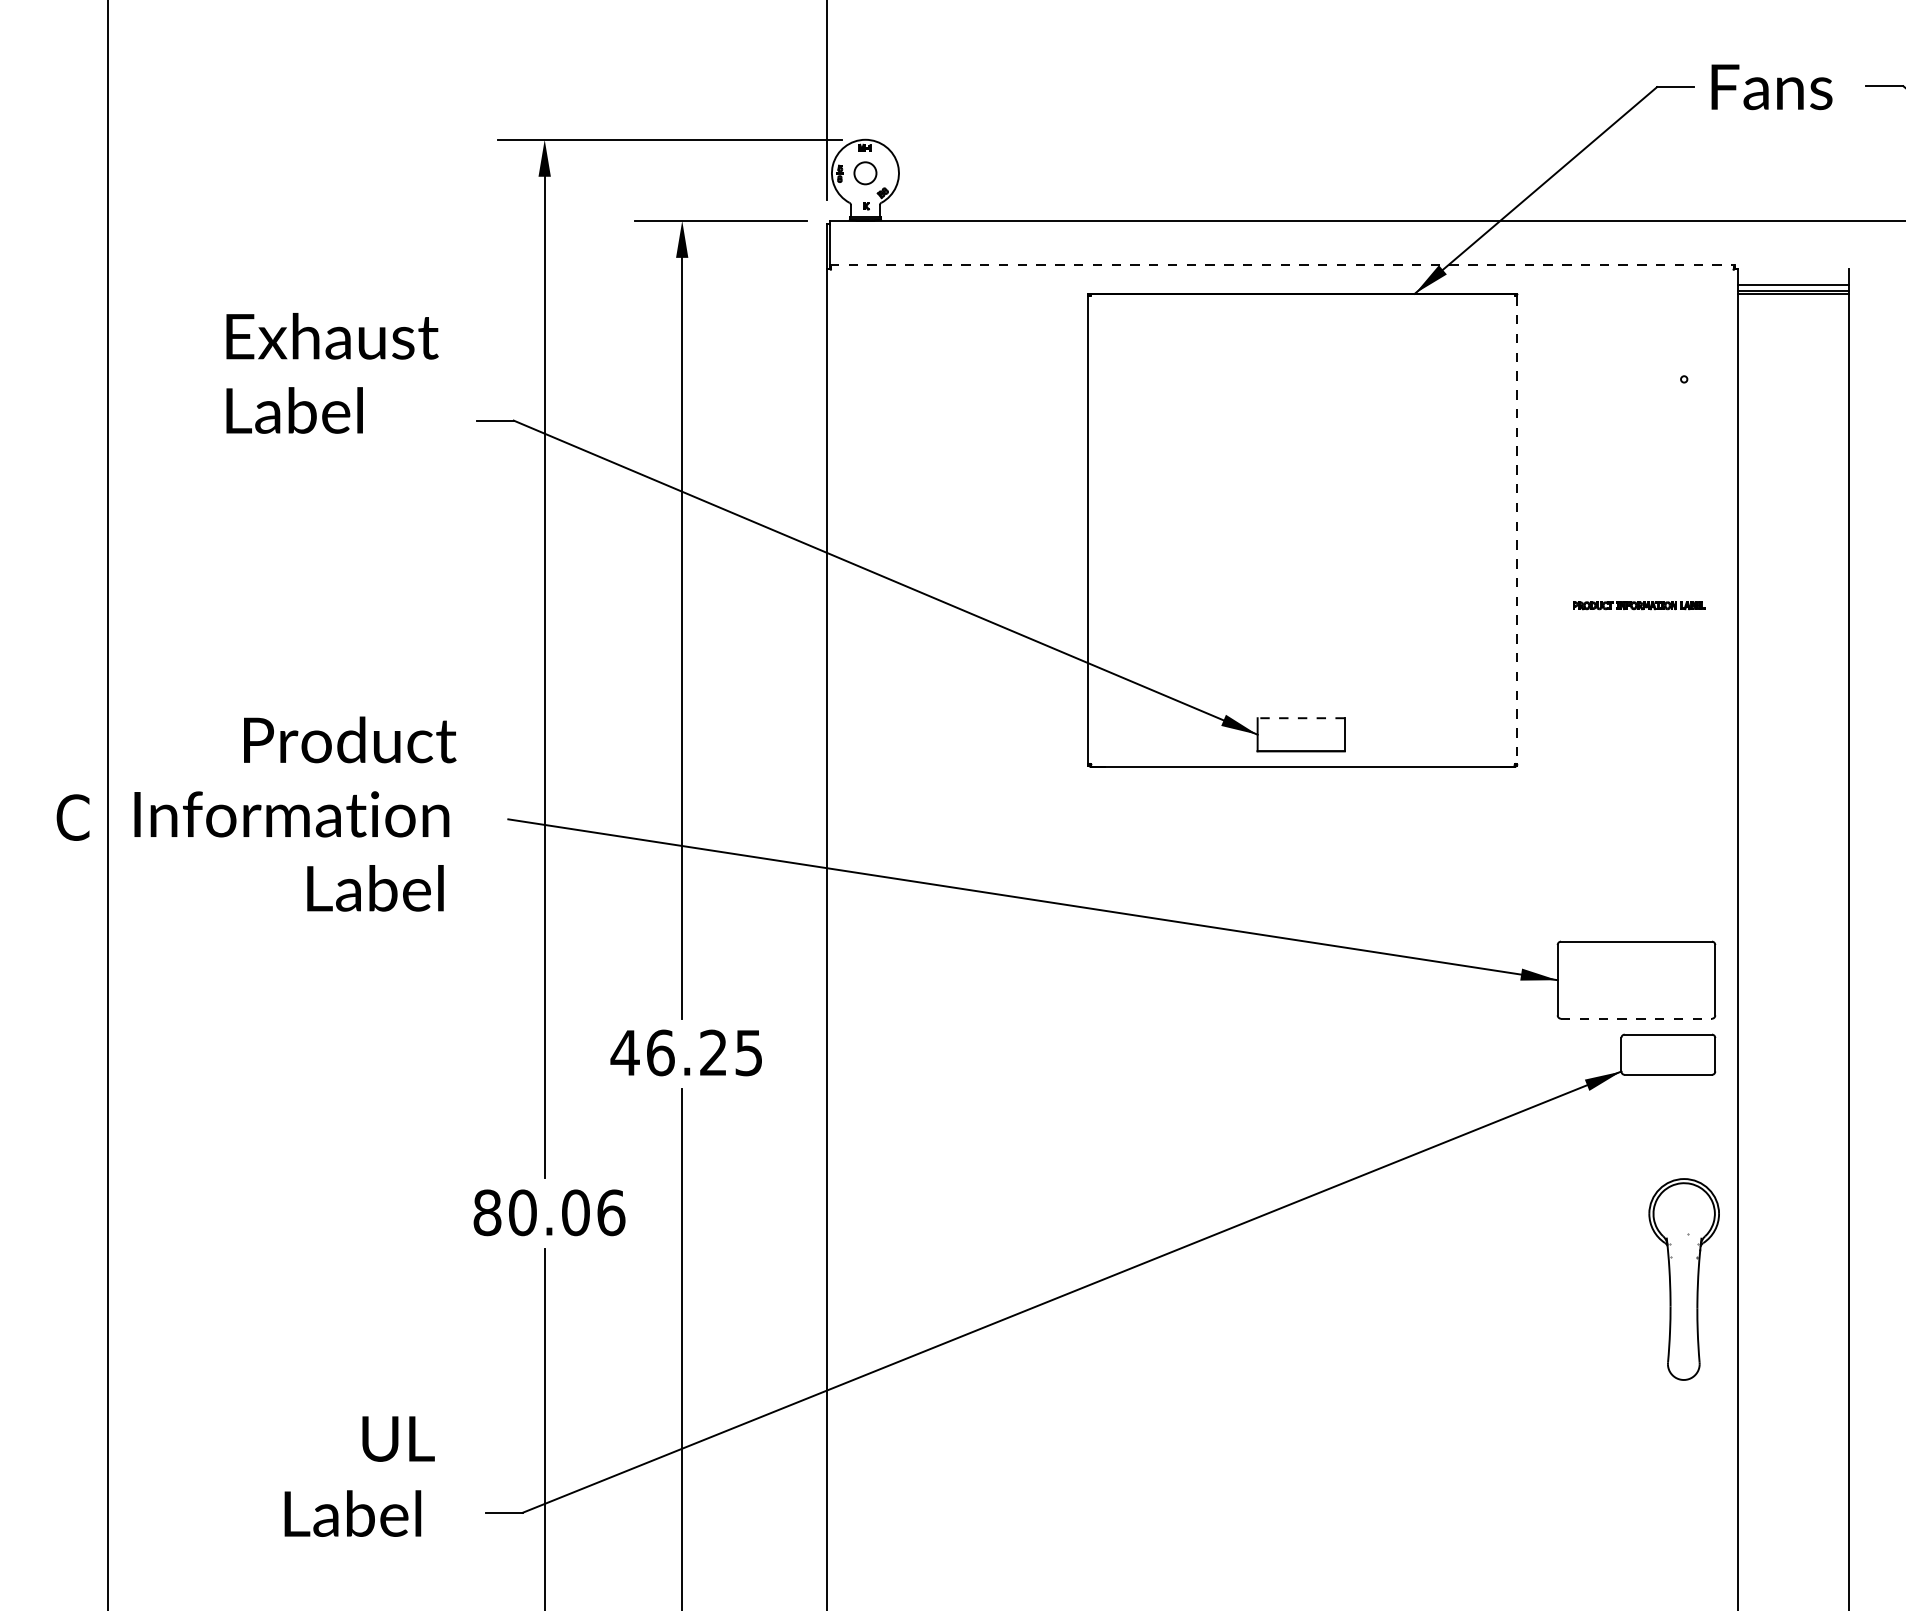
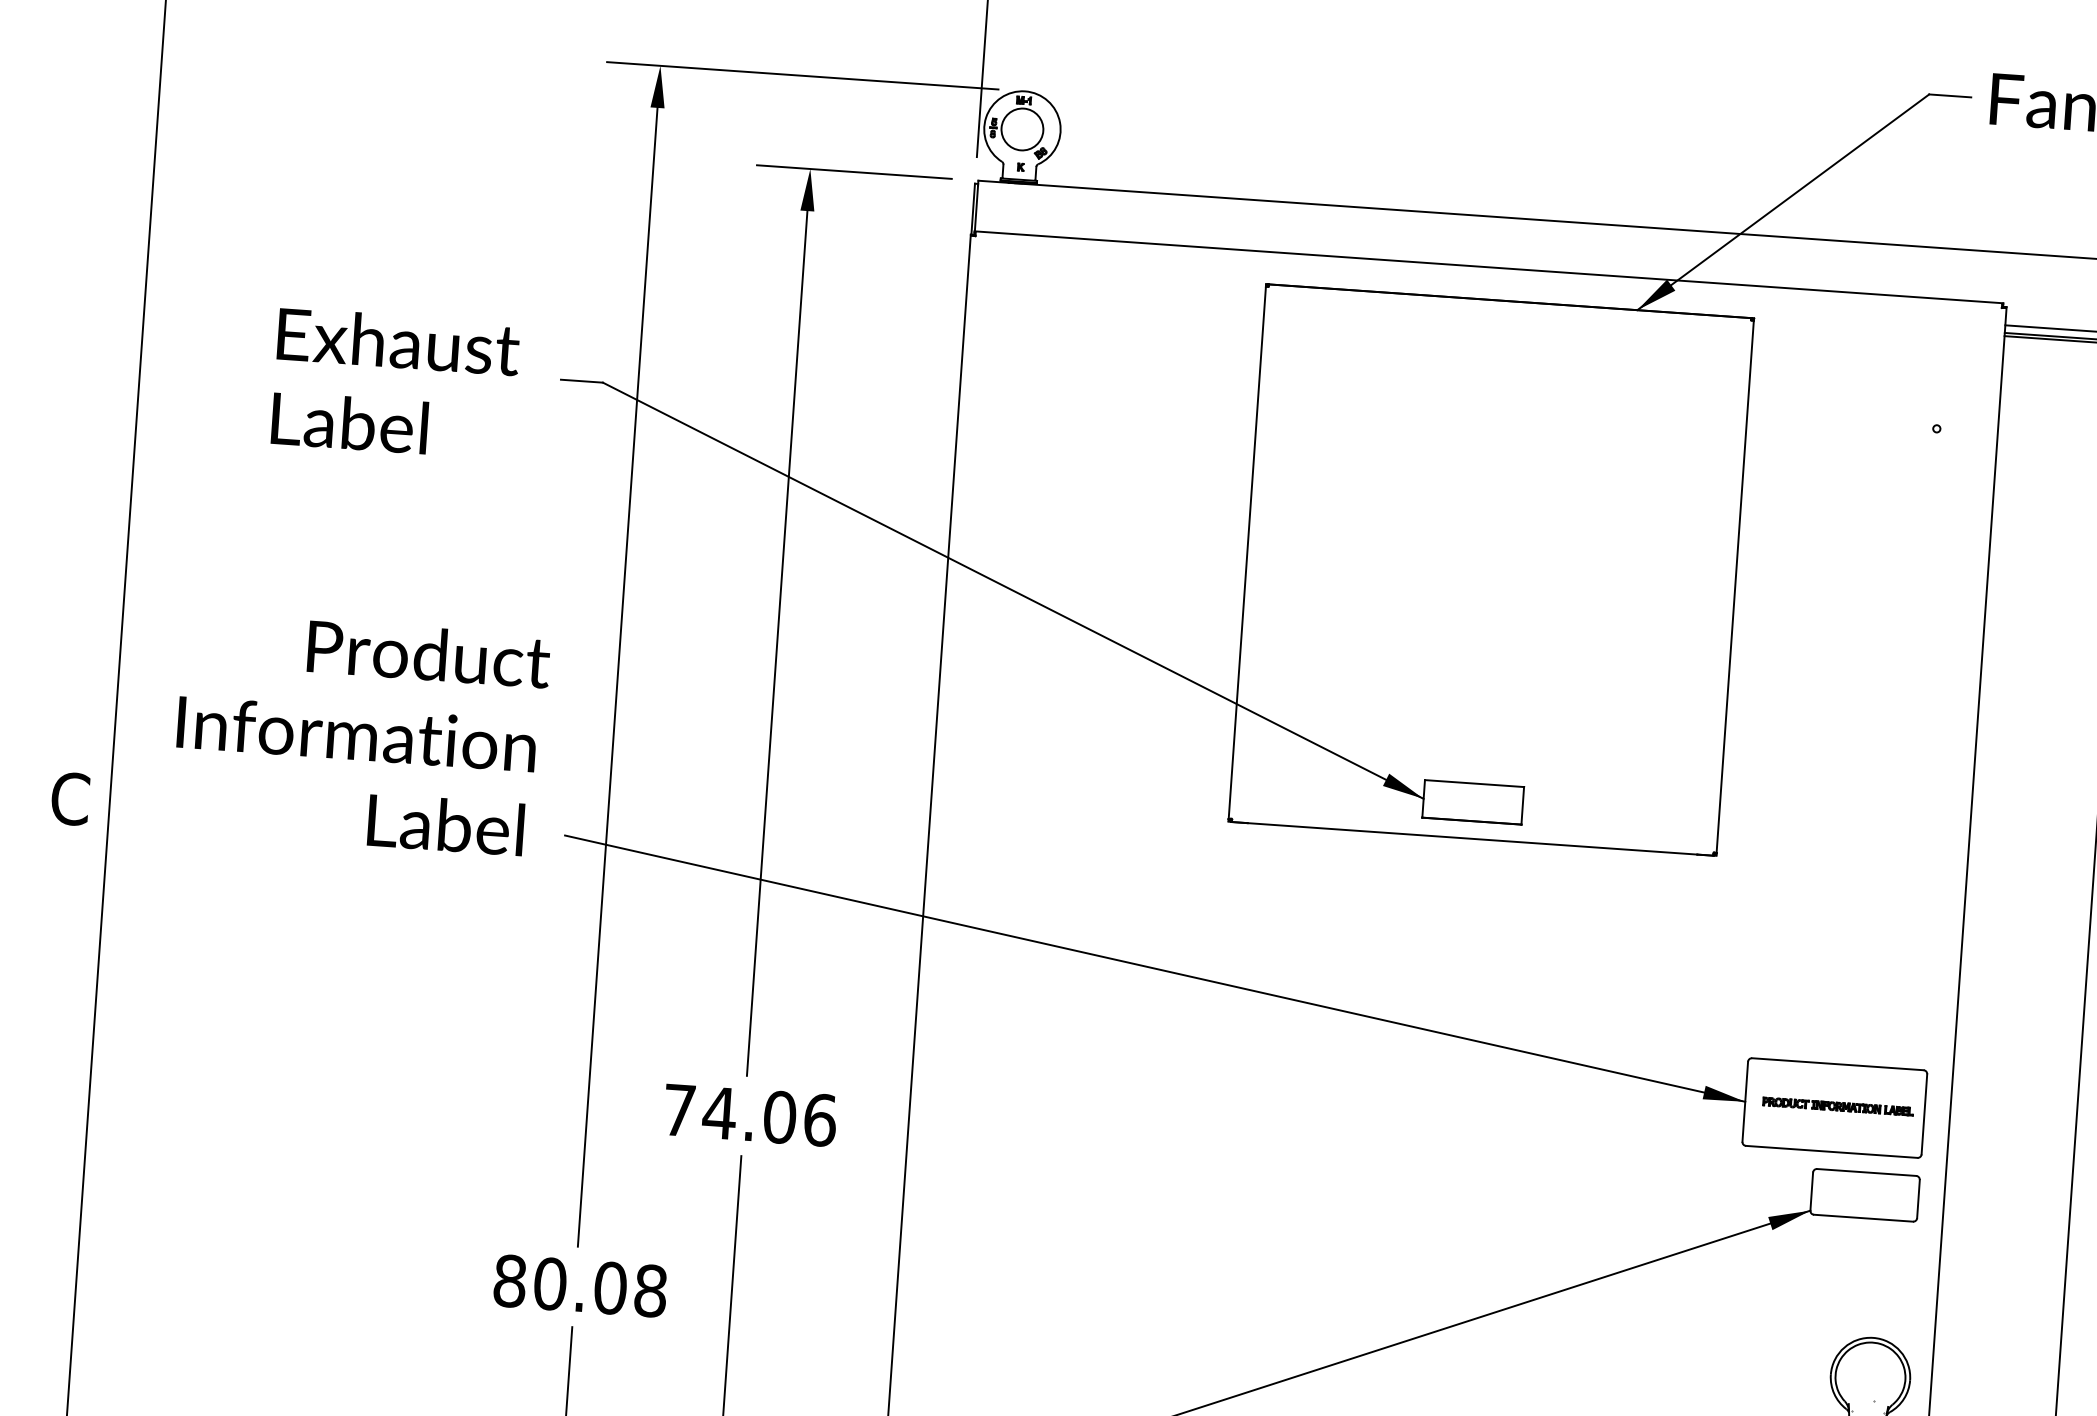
circle: (865, 172) -> (1022, 128), size x1.67
line: (1282, 265) -> (1489, 267), dashed -> solid
text: (332, 373) -> (395, 384), moved
line: (1517, 530) -> (1735, 587), dashed -> solid
part: (1639, 605) -> (1838, 1106), moved
line: (1301, 718) -> (1474, 783), dashed -> solid
text: (295, 813) -> (361, 733), moved
line: (1637, 1018) -> (1832, 1151), dashed -> solid
text: (686, 1052) -> (749, 1114), 46.25 -> 74.06
text: (611, 1212) -> (651, 1290), 80.06 -> 80.08

